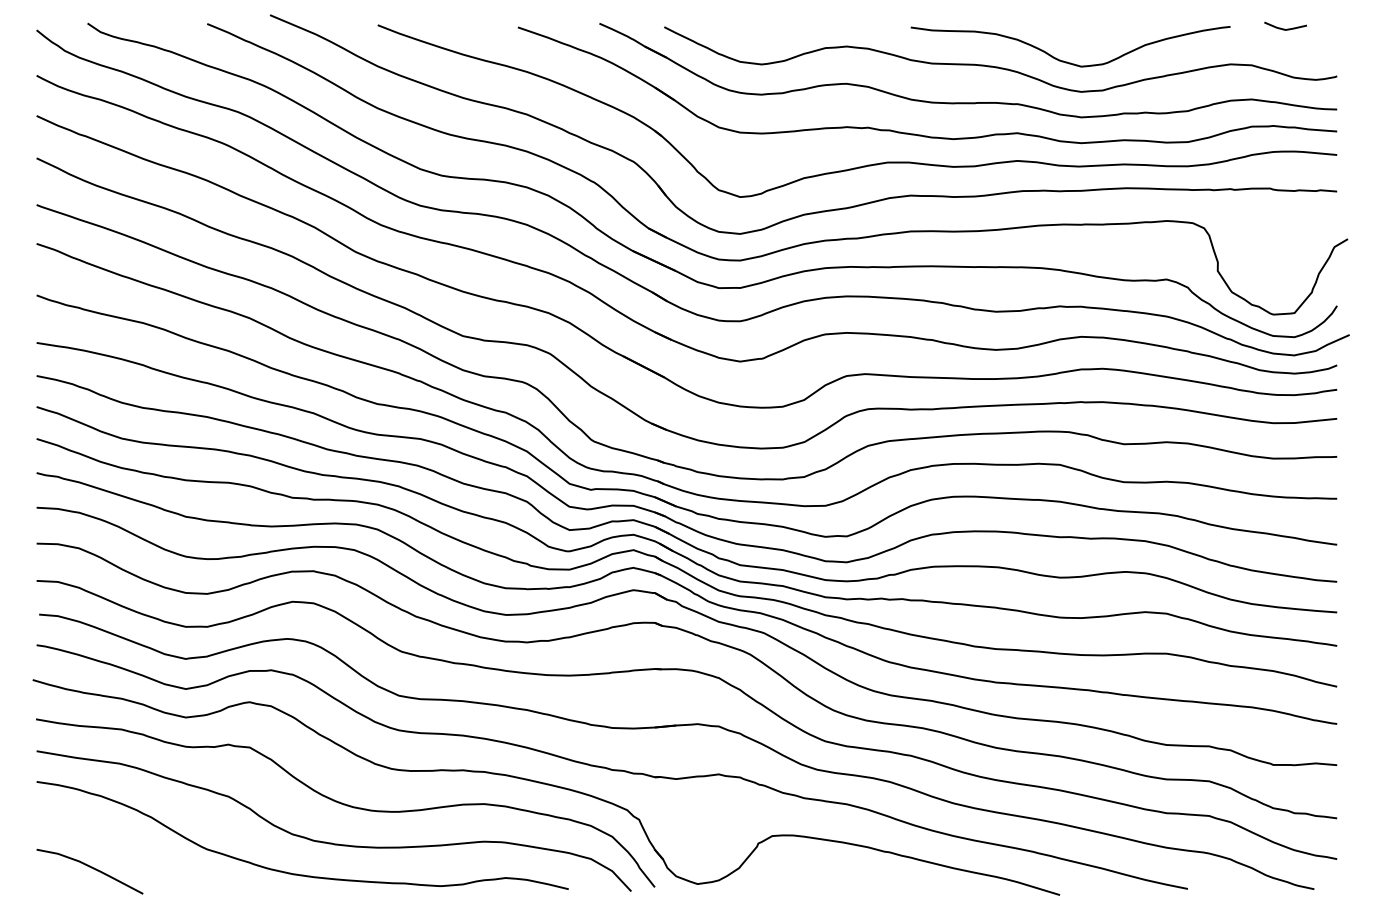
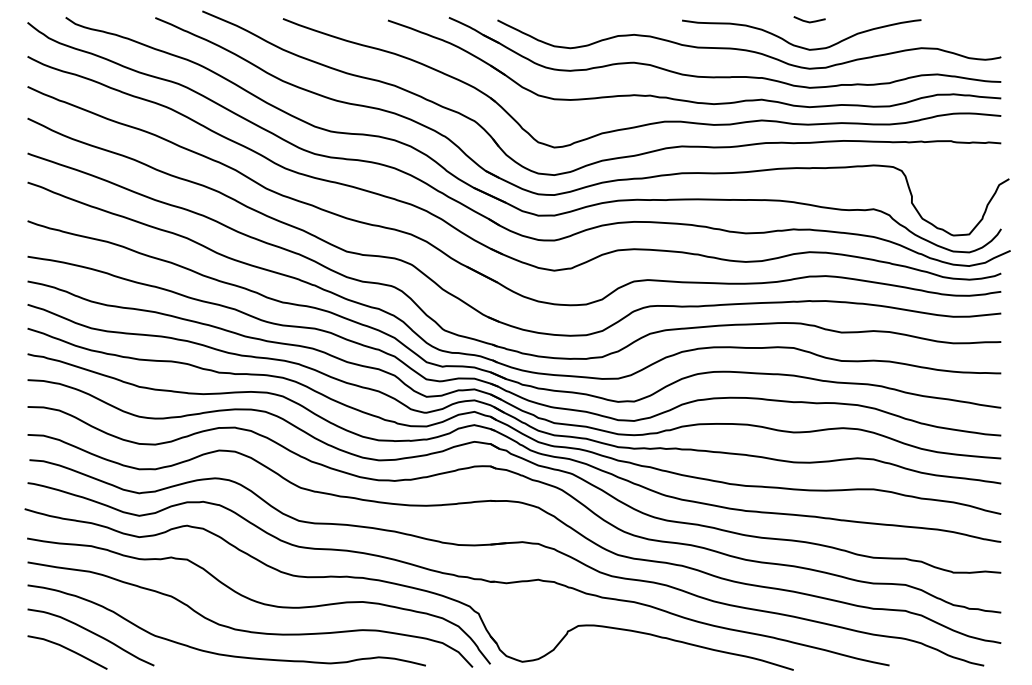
line: (1285, 28) -> (809, 21), moved
curve: (121, 846) -> (91, 633), added

